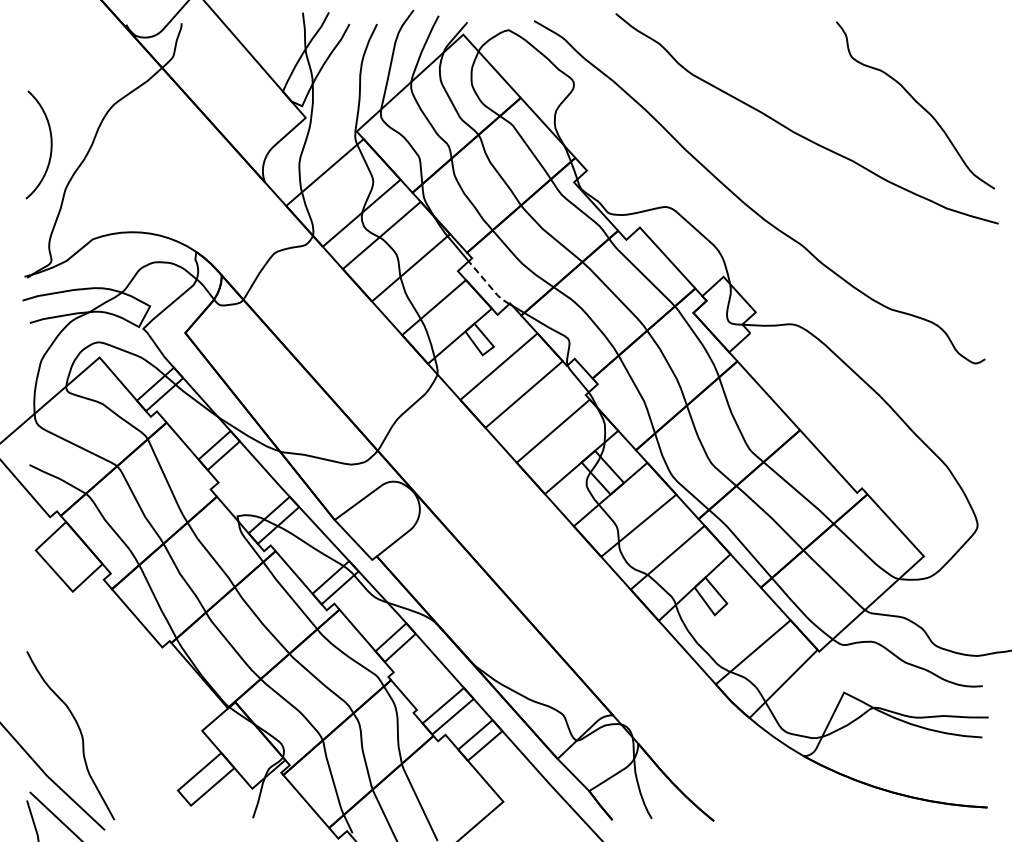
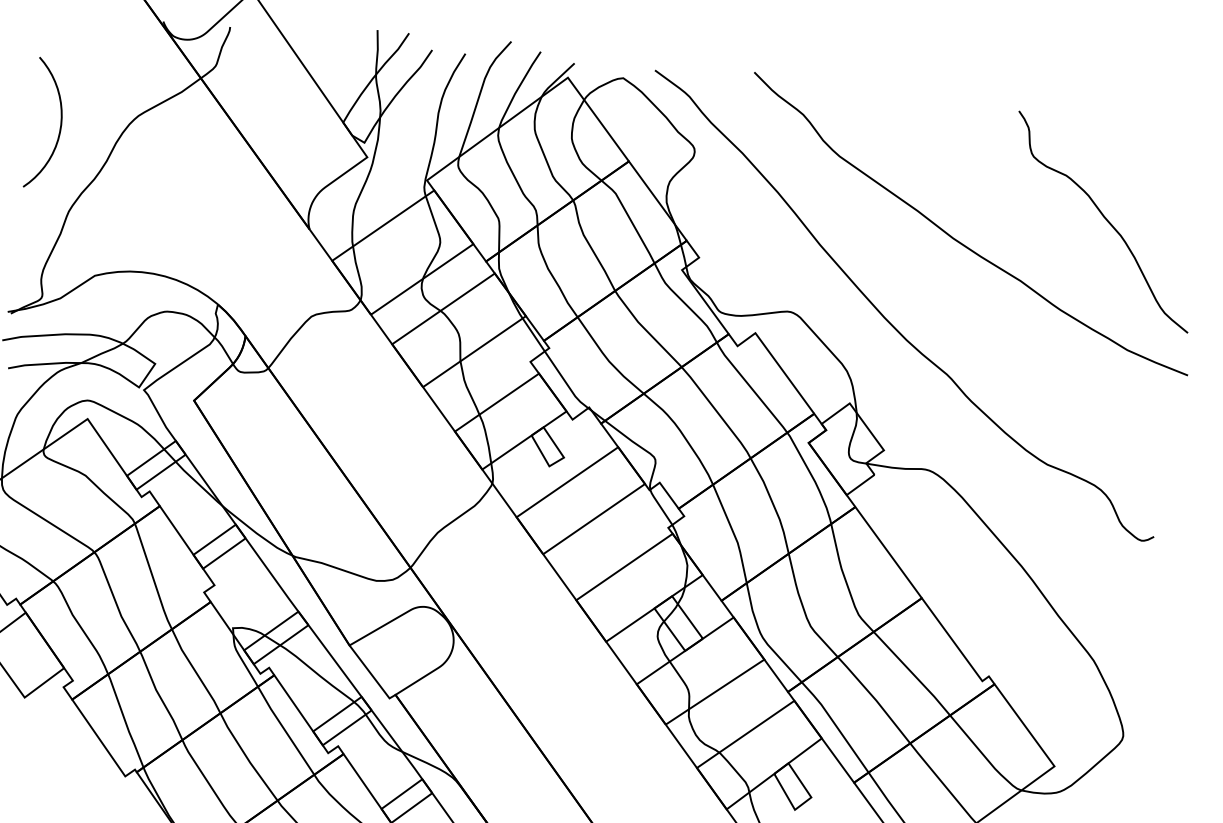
curve: (50, 144) -> (59, 124), moved
line: (488, 284) -> (565, 381), dashed -> solid

